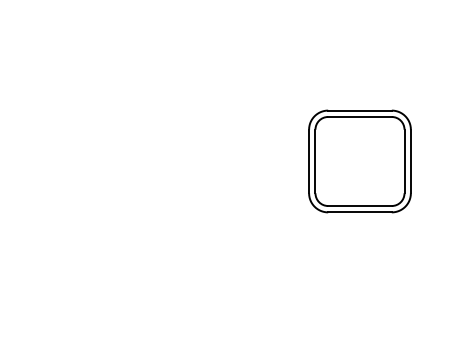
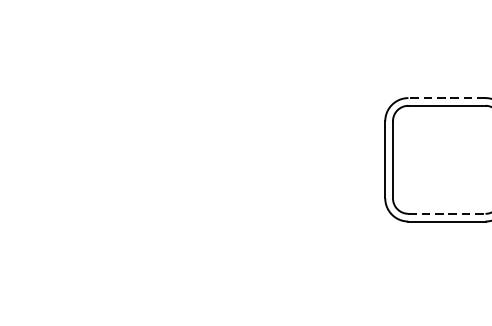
line: (360, 110) -> (447, 97), solid -> dashed
line: (360, 206) -> (447, 214), solid -> dashed

